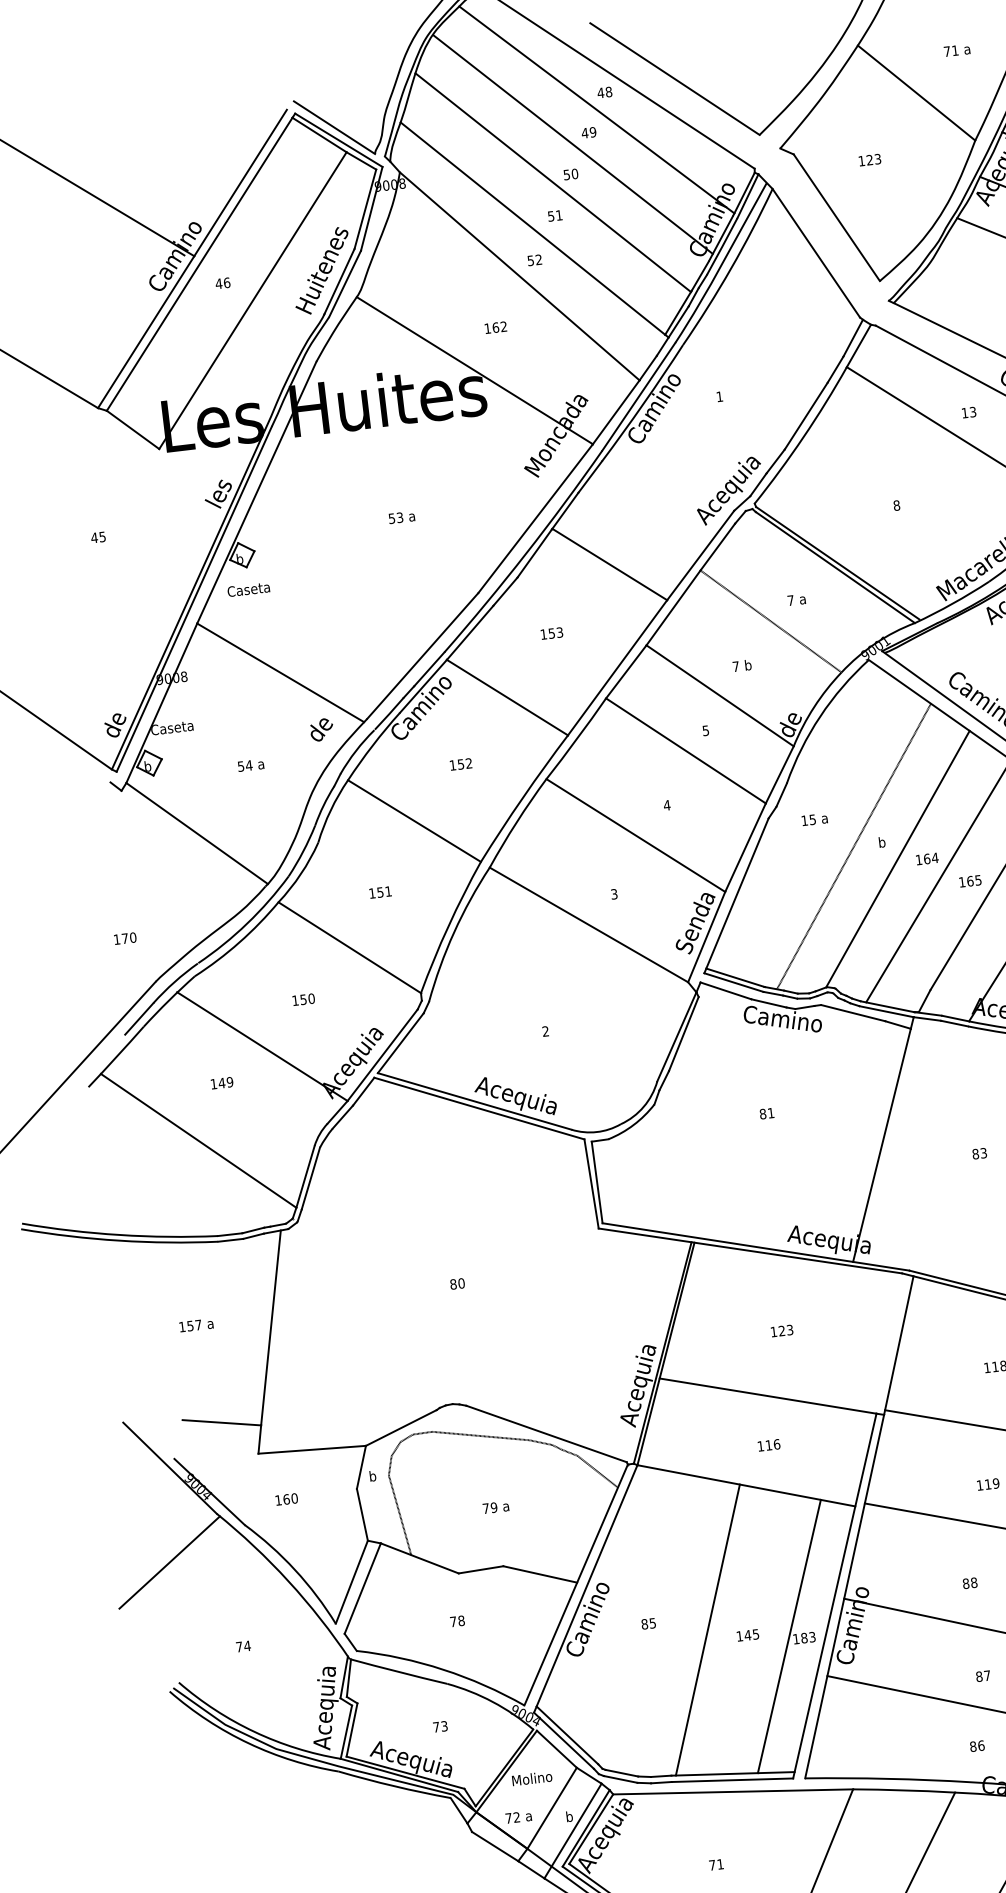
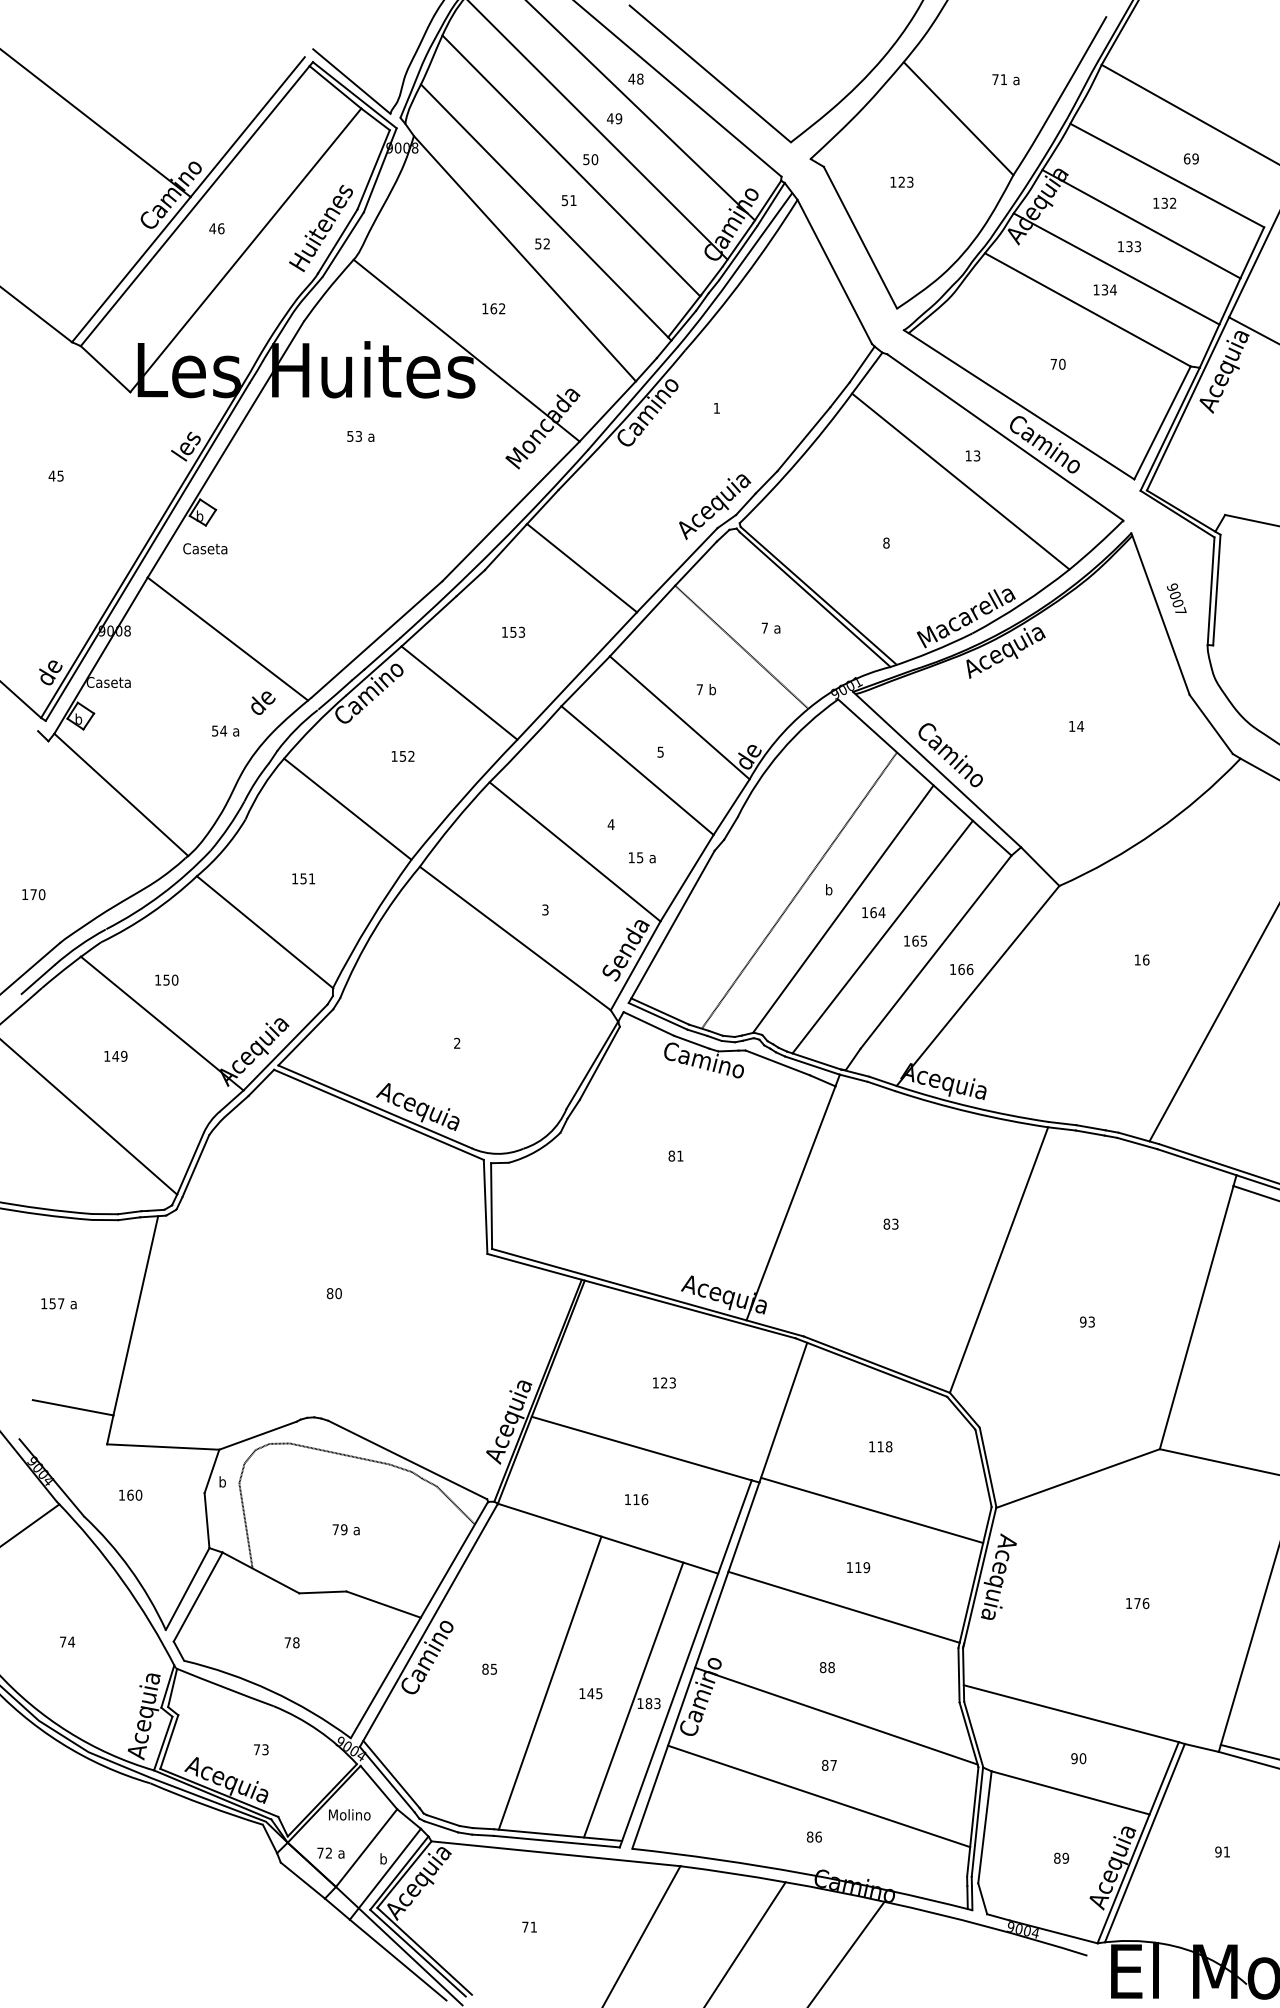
text: (401, 516) -> (360, 435), moved
text: (250, 764) -> (225, 730), moved
text: (814, 819) -> (642, 857), moved
text: (303, 999) -> (166, 979), moved

